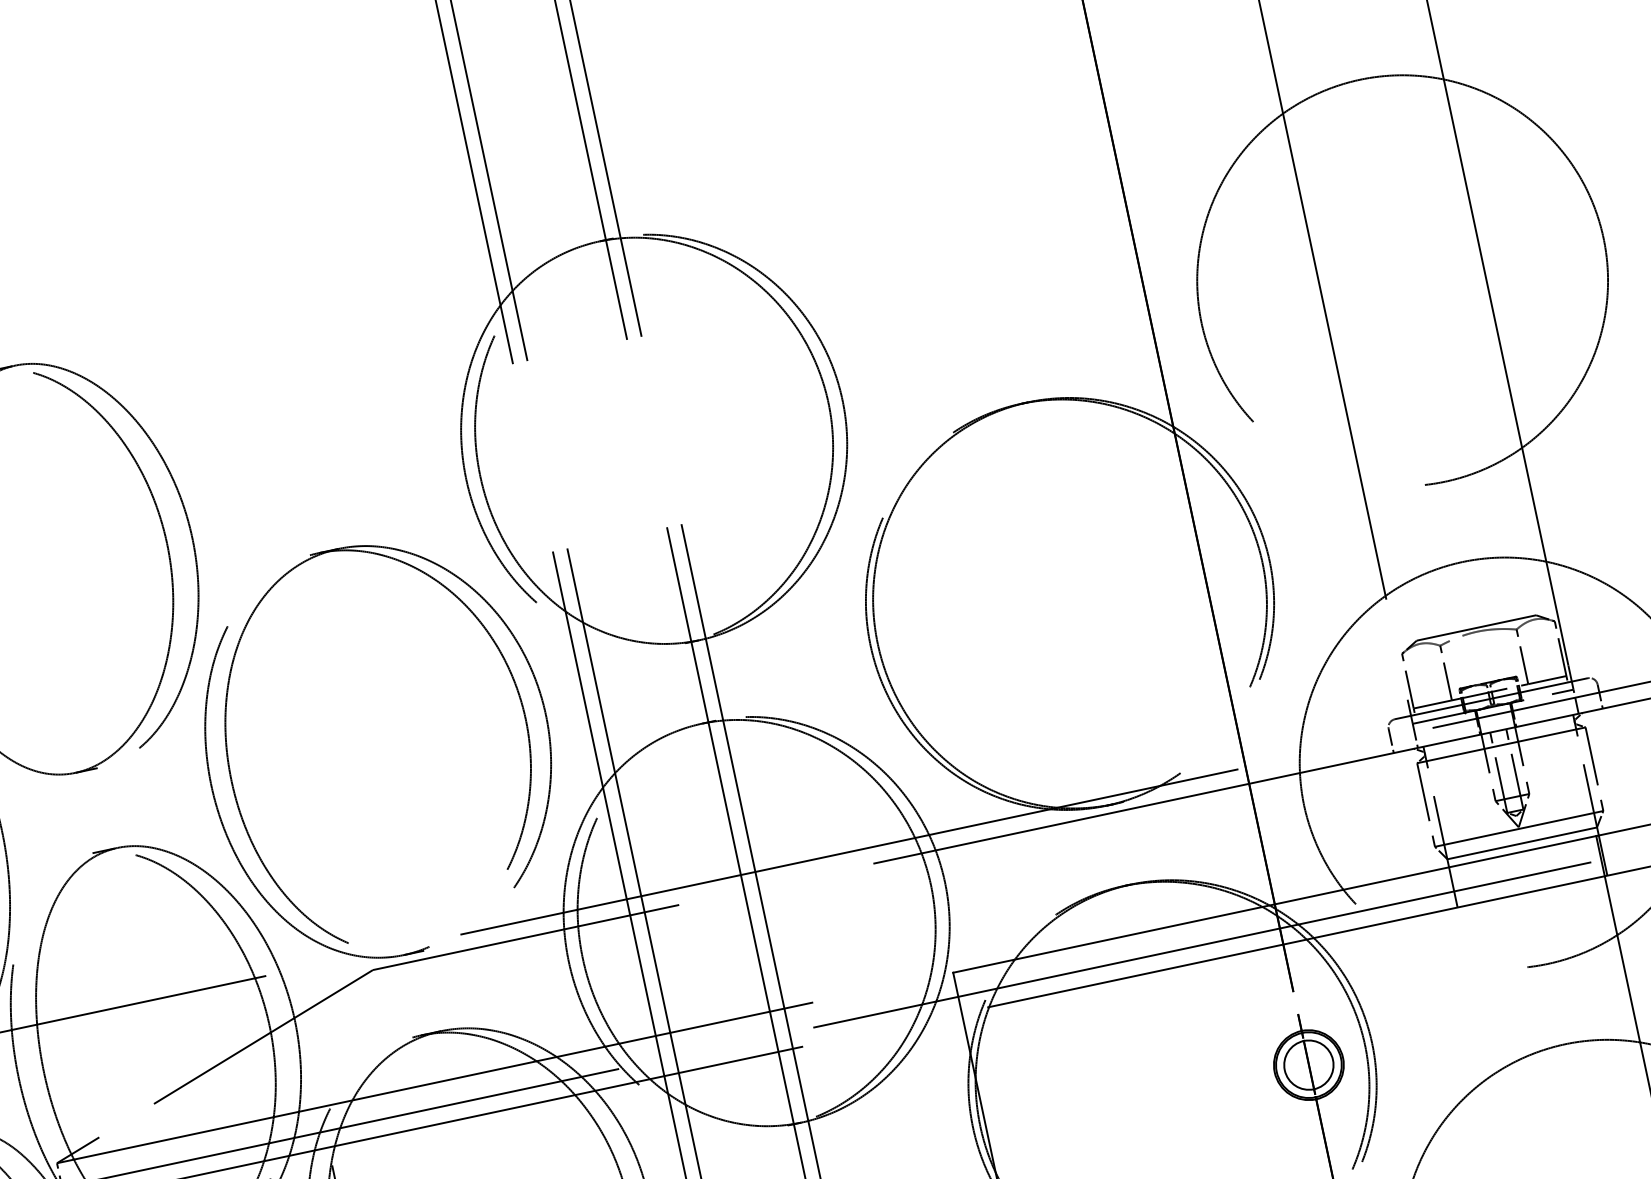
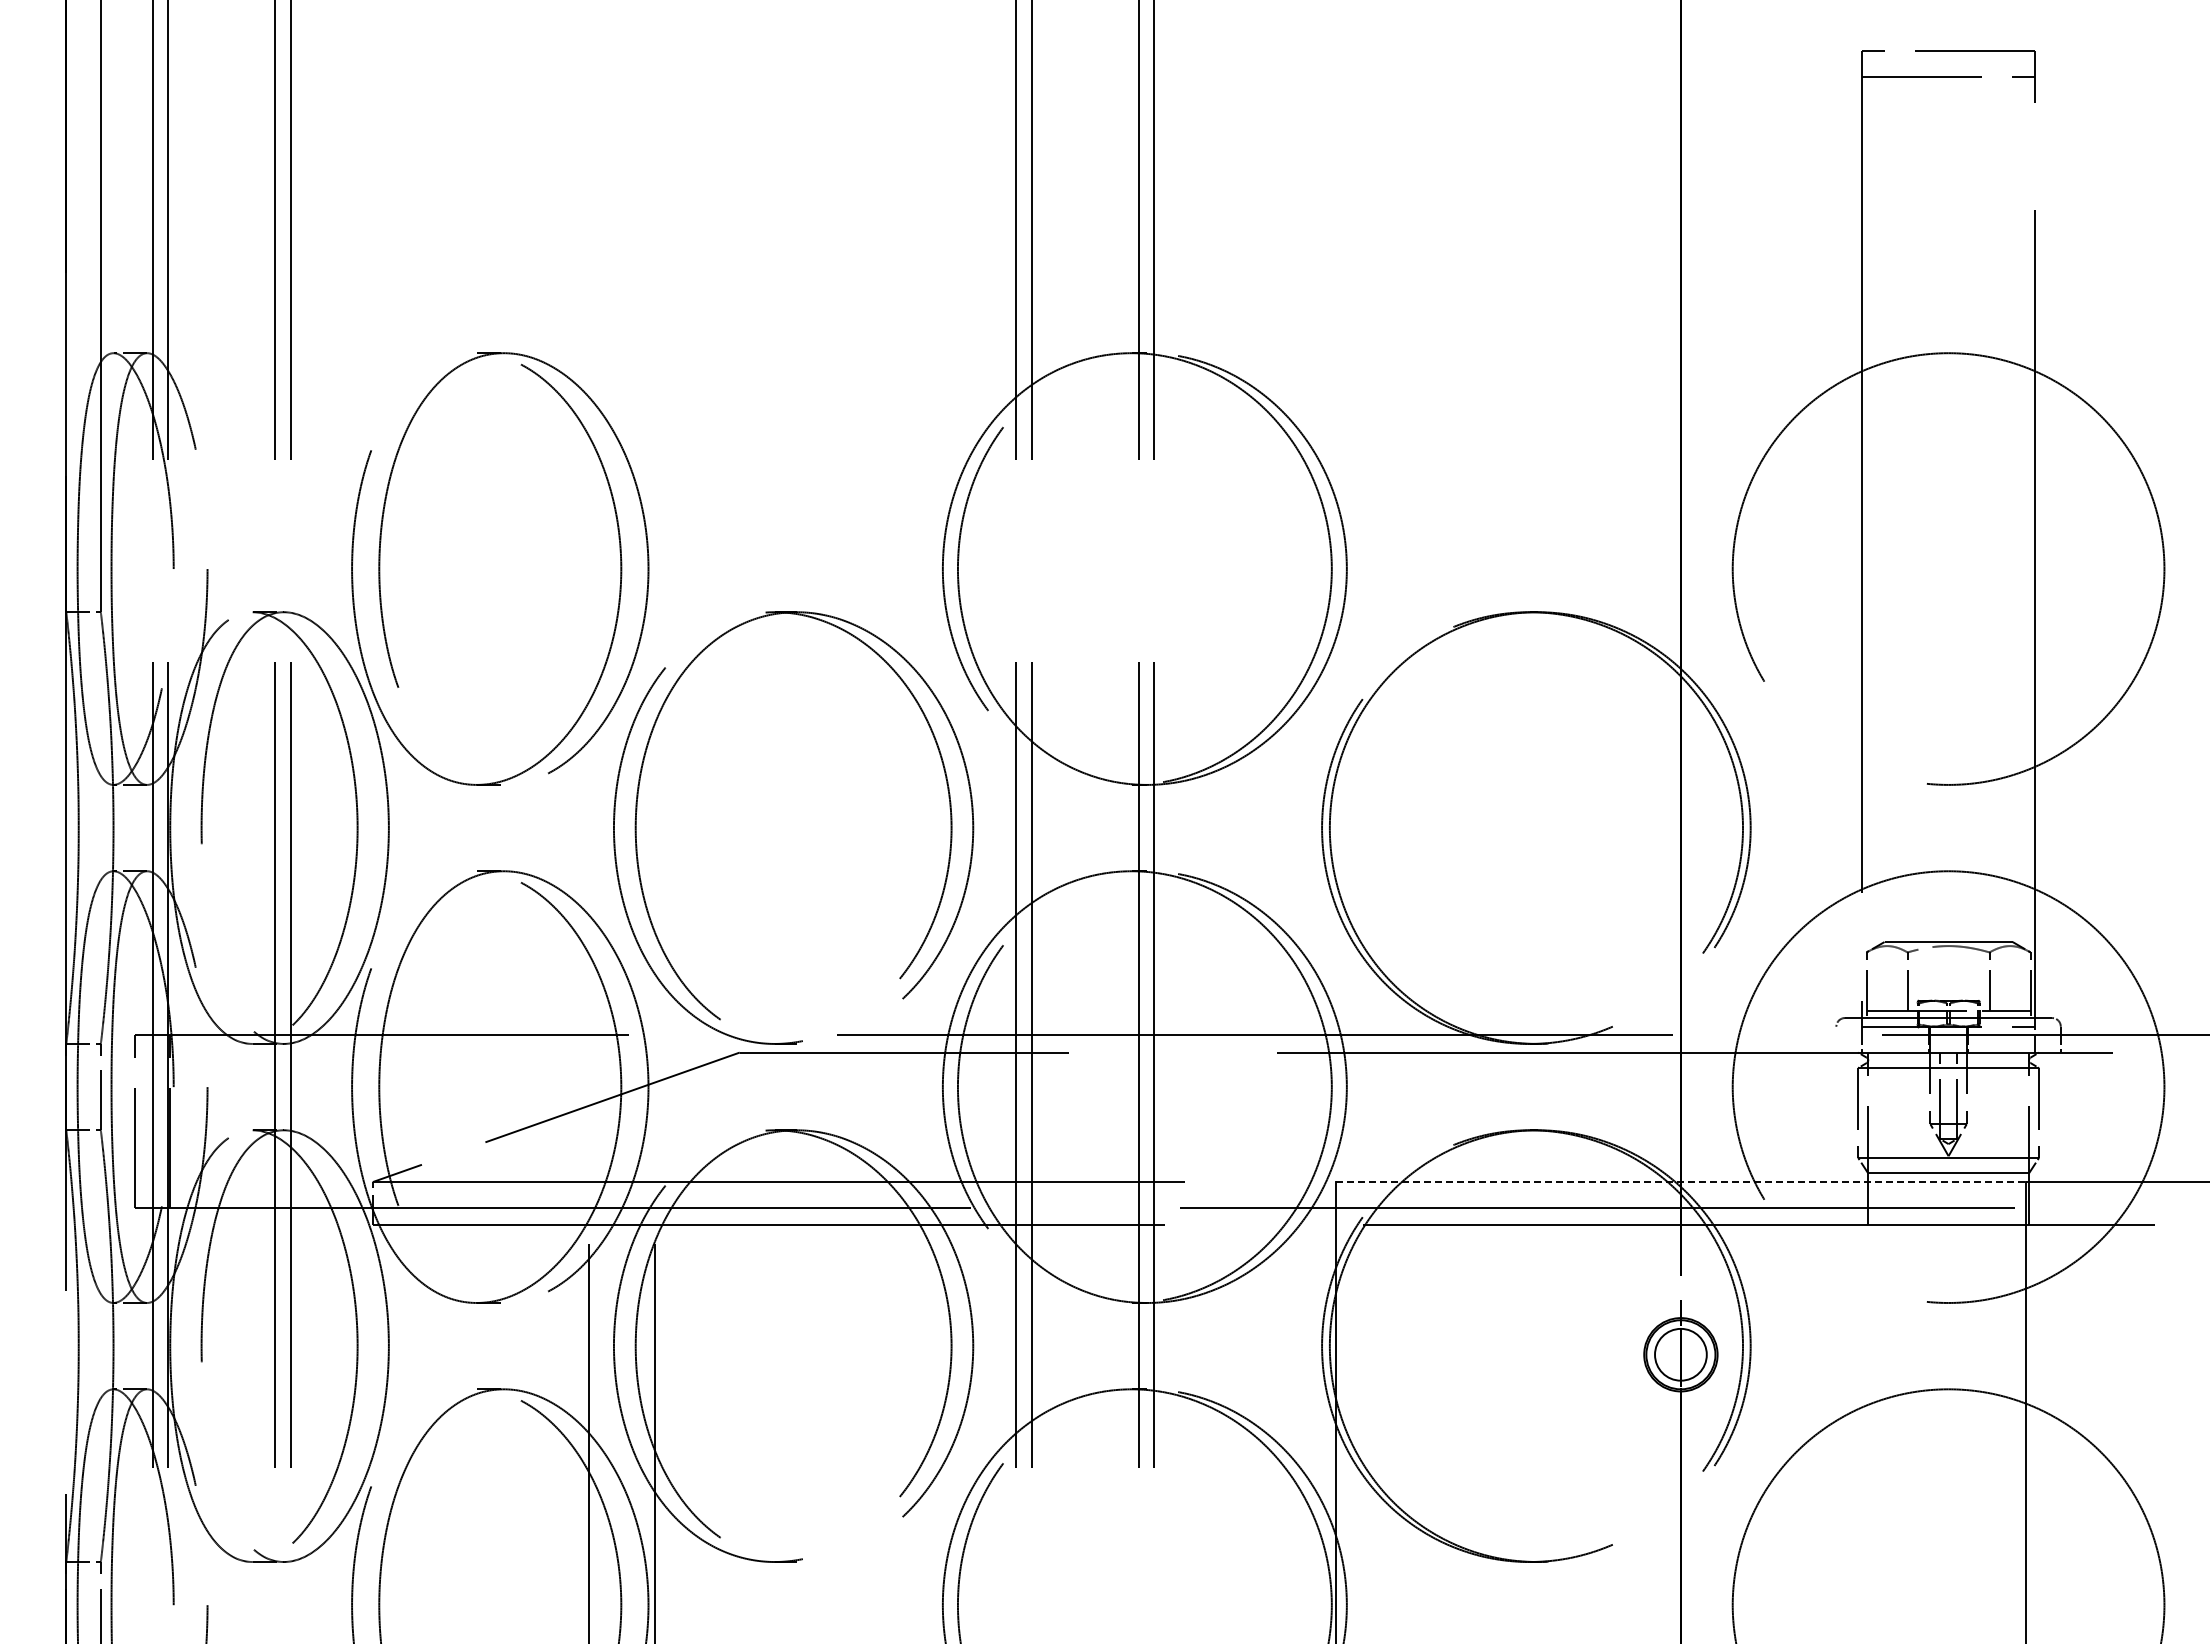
line: (1391, 740) -> (1836, 1039), removed
line: (1275, 904) -> (1681, 1182), solid -> dashed

